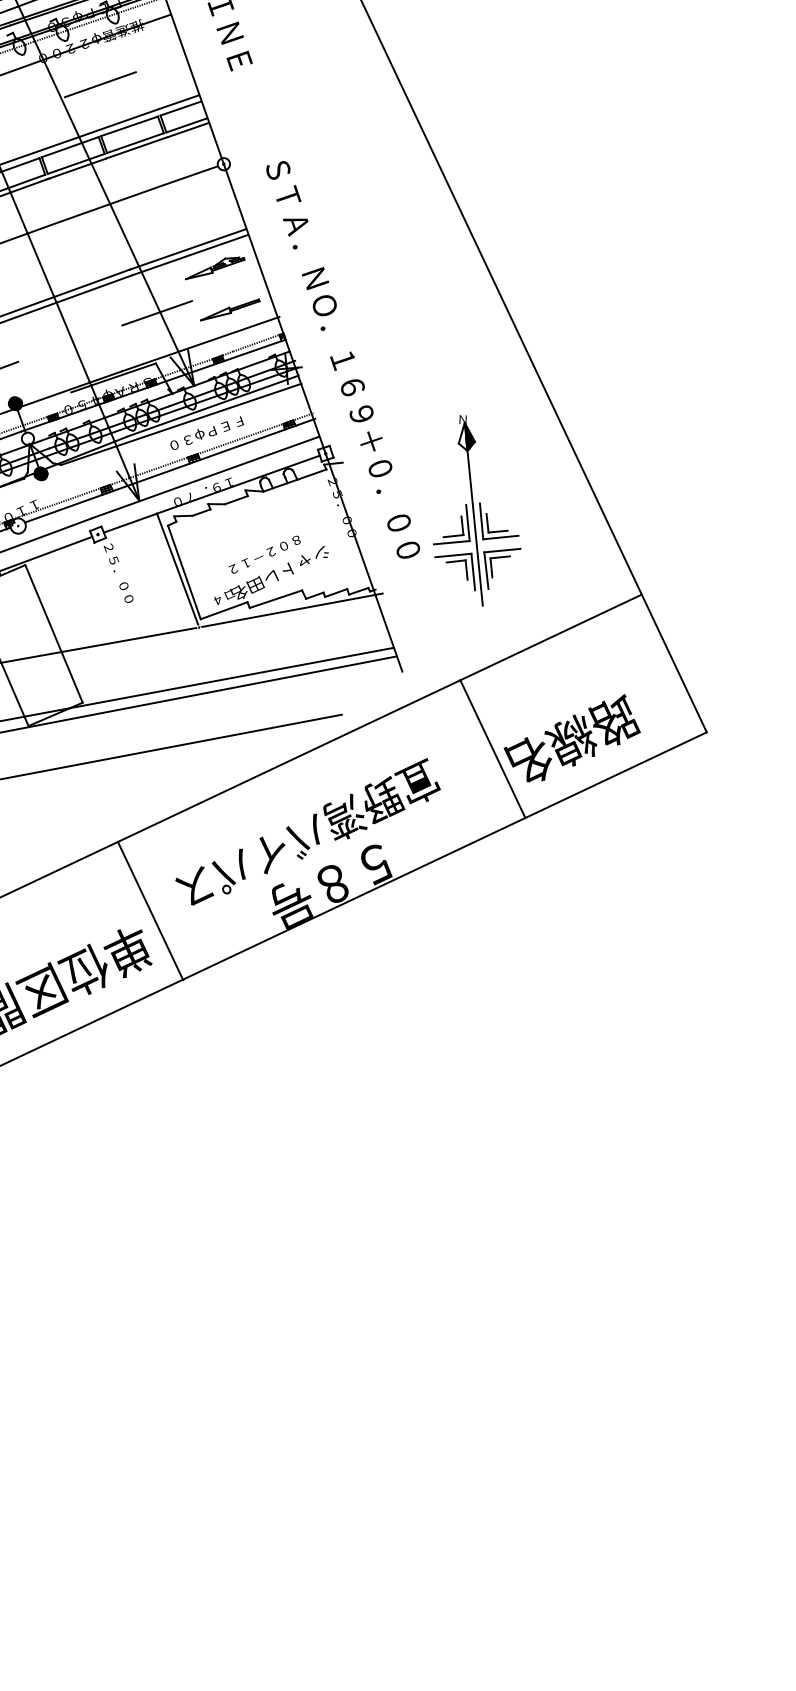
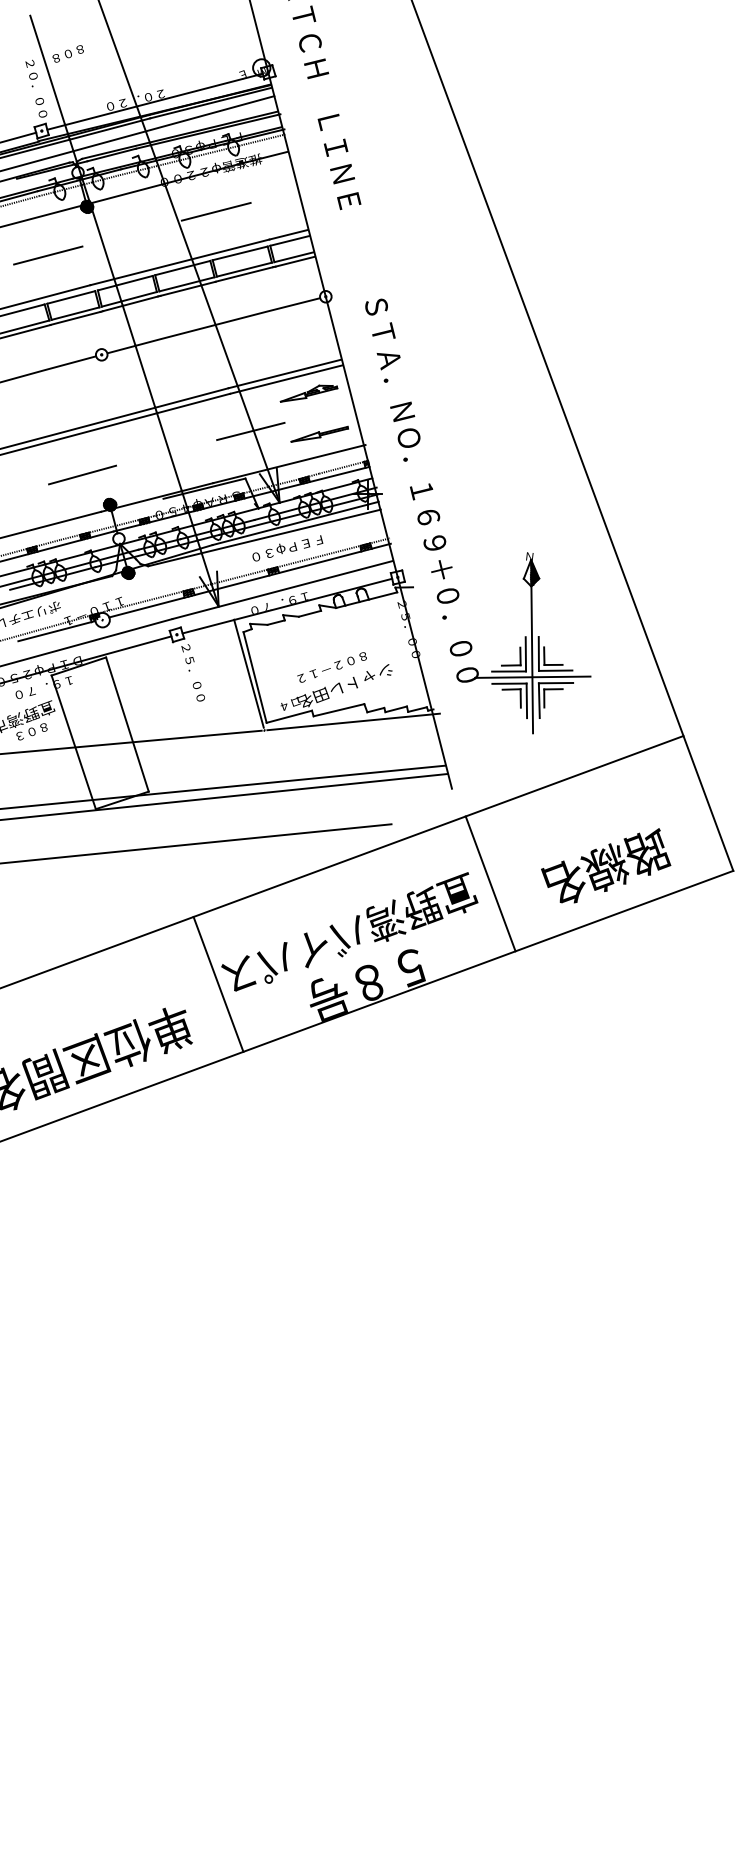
line: (476, 545) -> (532, 676), added
line: (492, 748) -> (490, 883), moved
line: (150, 910) -> (218, 983), moved

